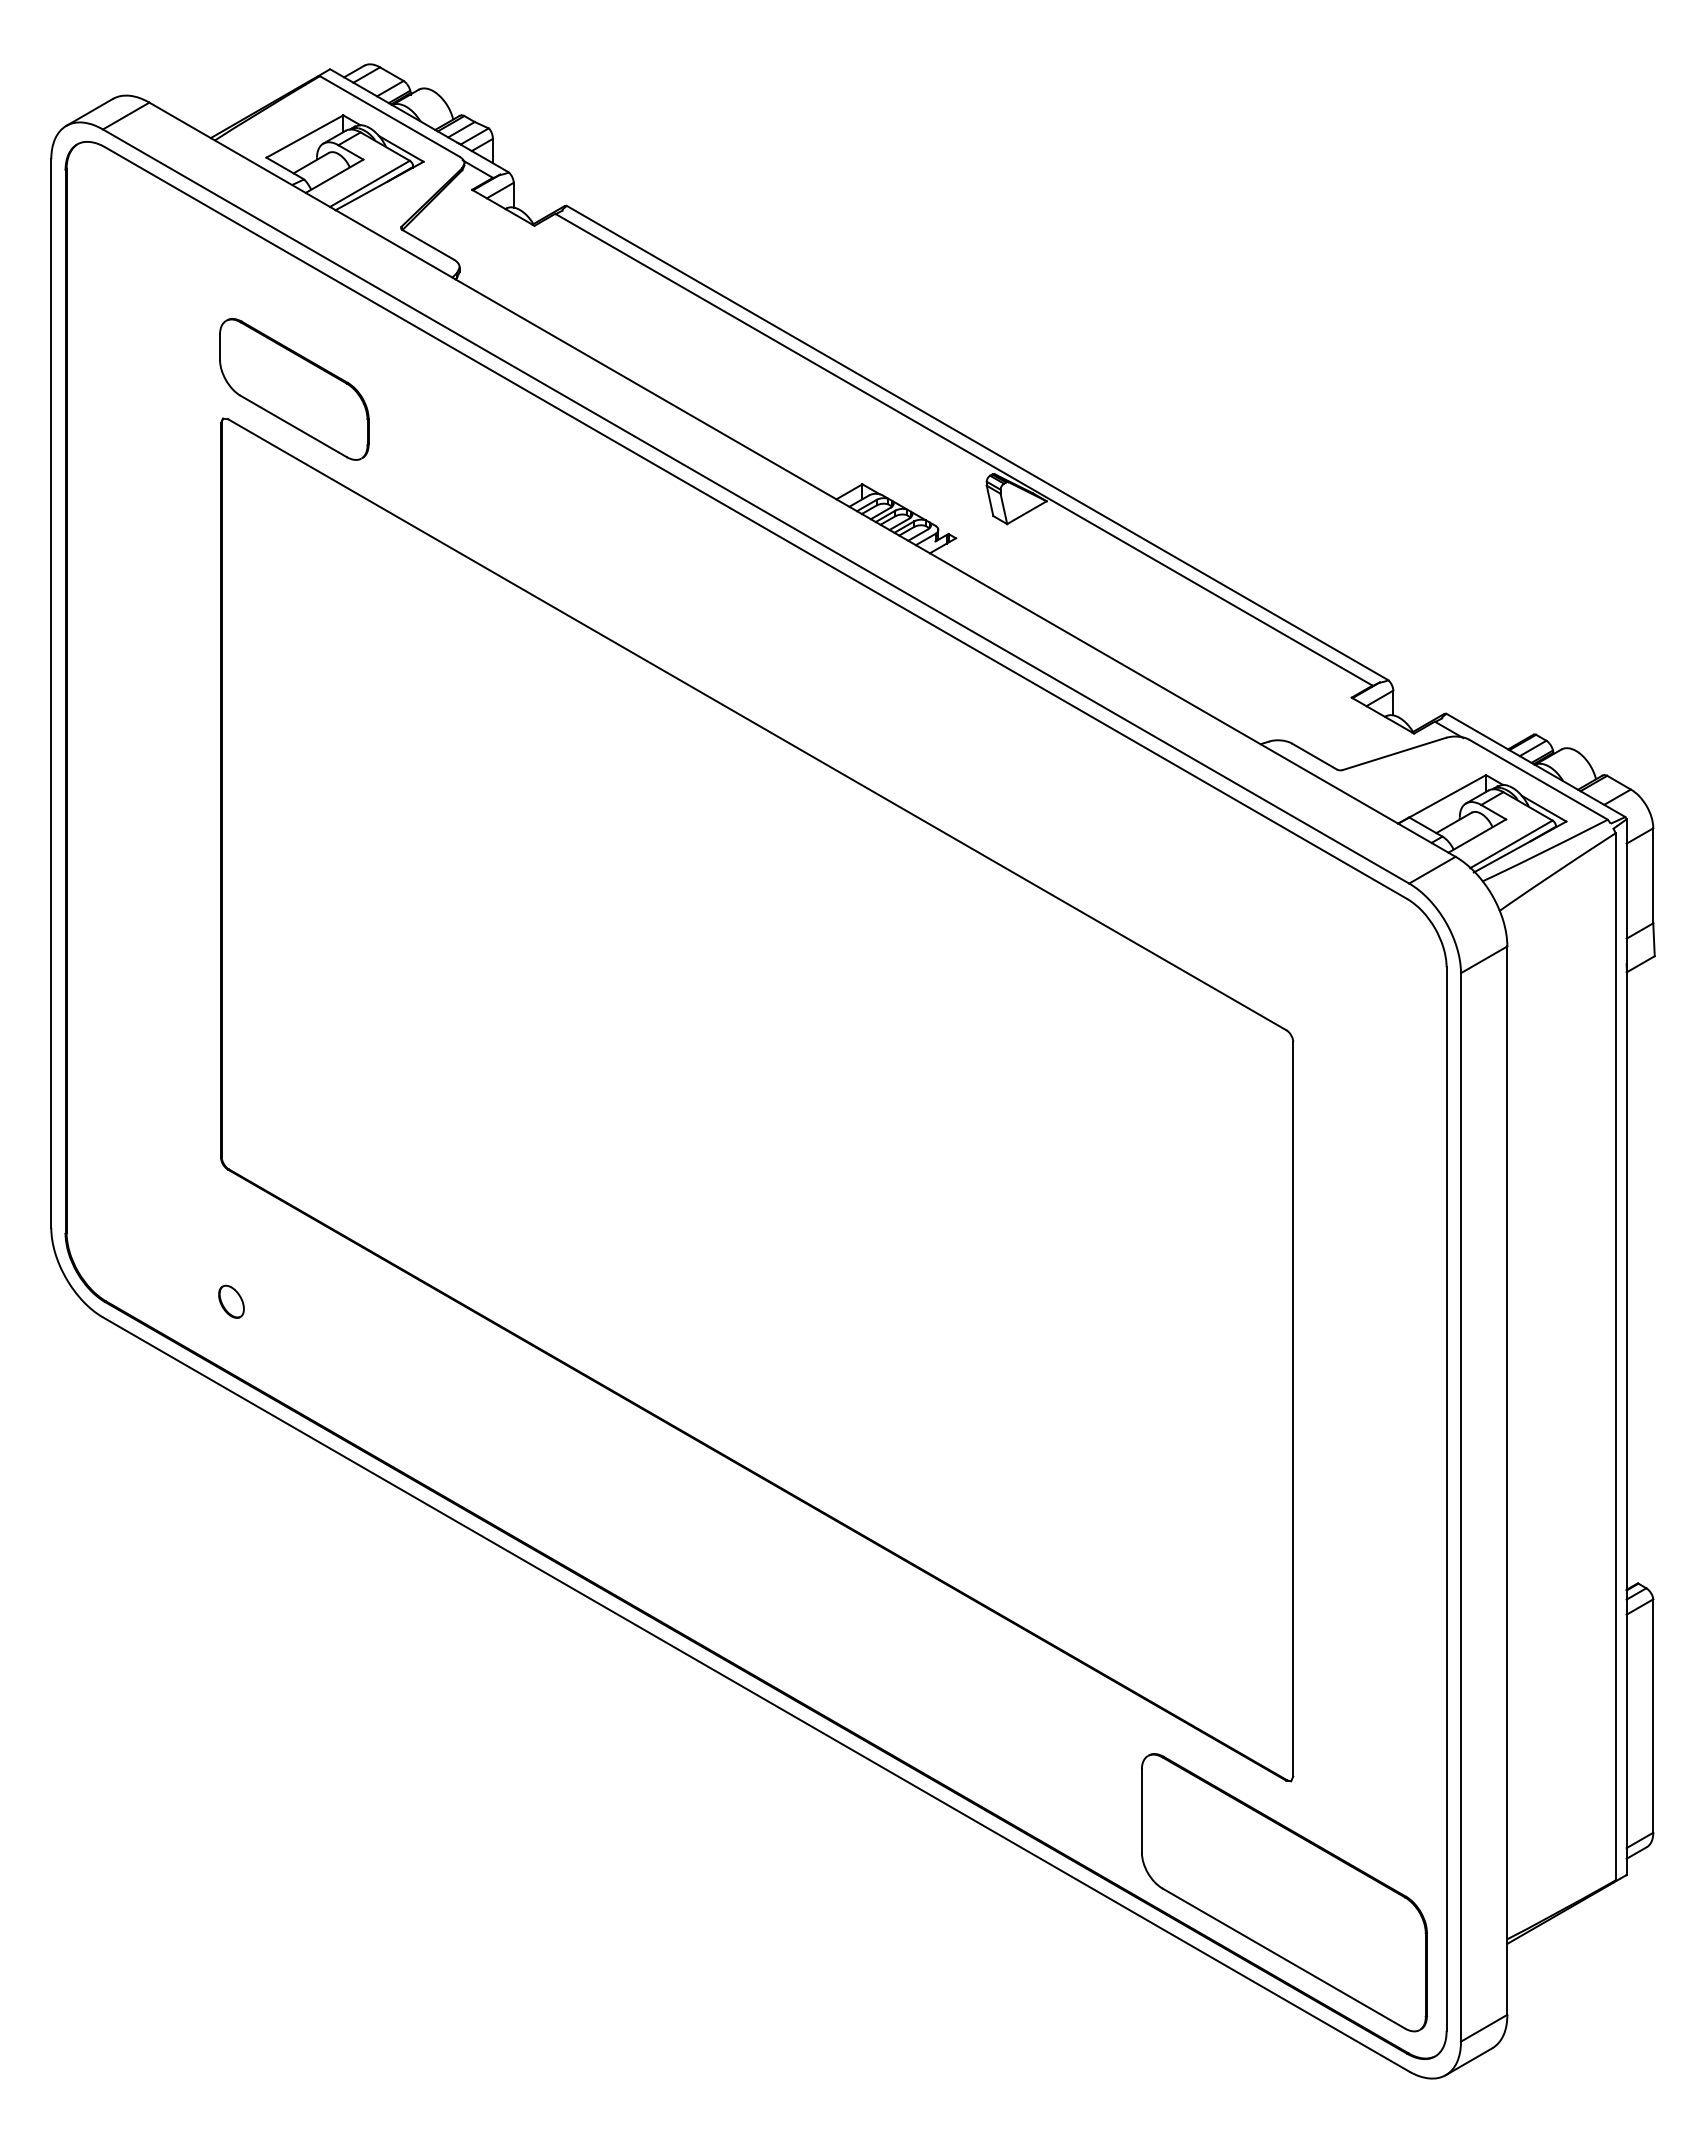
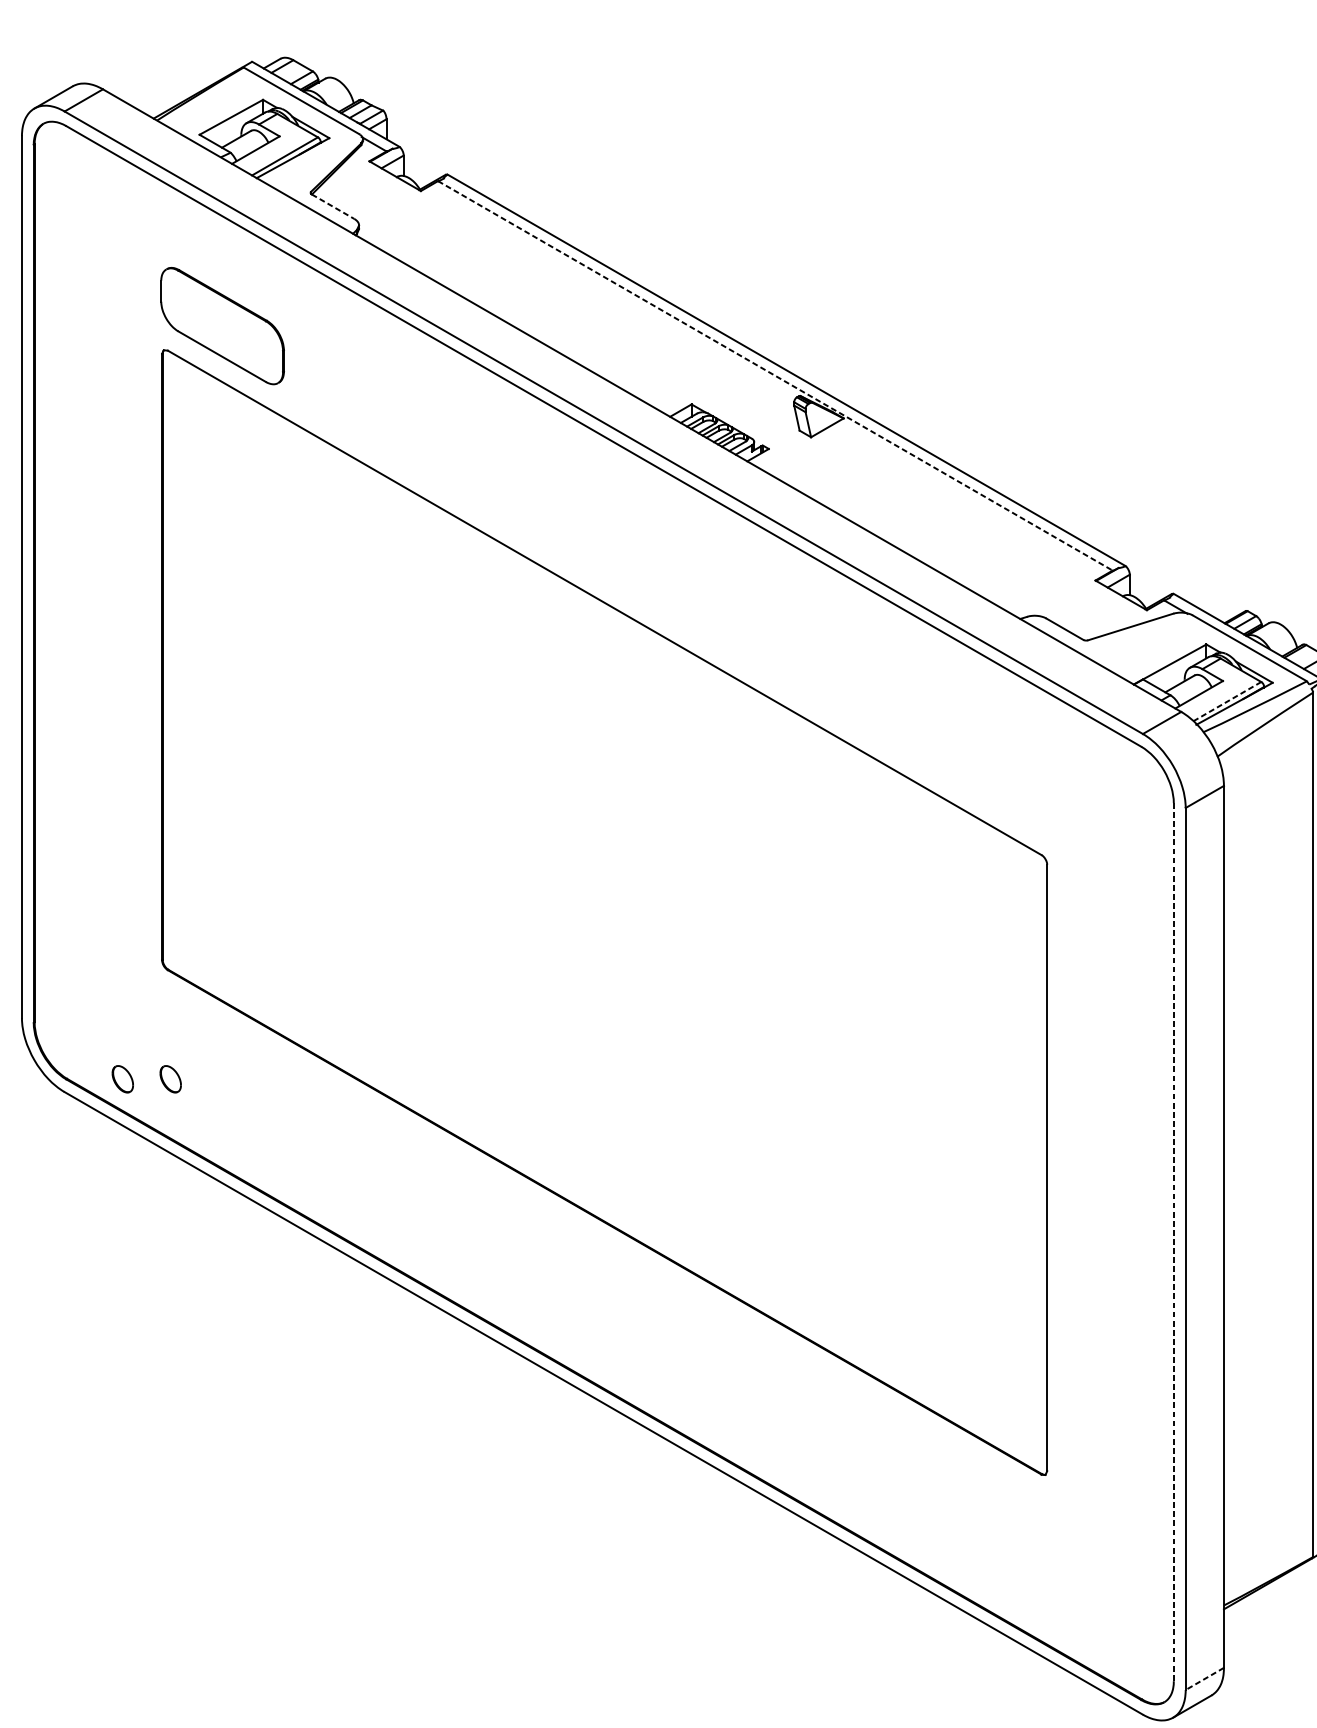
line: (428, 244) -> (333, 206), solid -> dashed
line: (963, 449) -> (775, 375), solid -> dashed
line: (1511, 844) -> (1227, 701), solid -> dashed
part: (173, 1301) -> (122, 1079), added
line: (1446, 1499) -> (1173, 1242), solid -> dashed
part: (1284, 1892) -> (1039, 1566), removed
line: (1484, 2028) -> (1205, 1679), solid -> dashed

